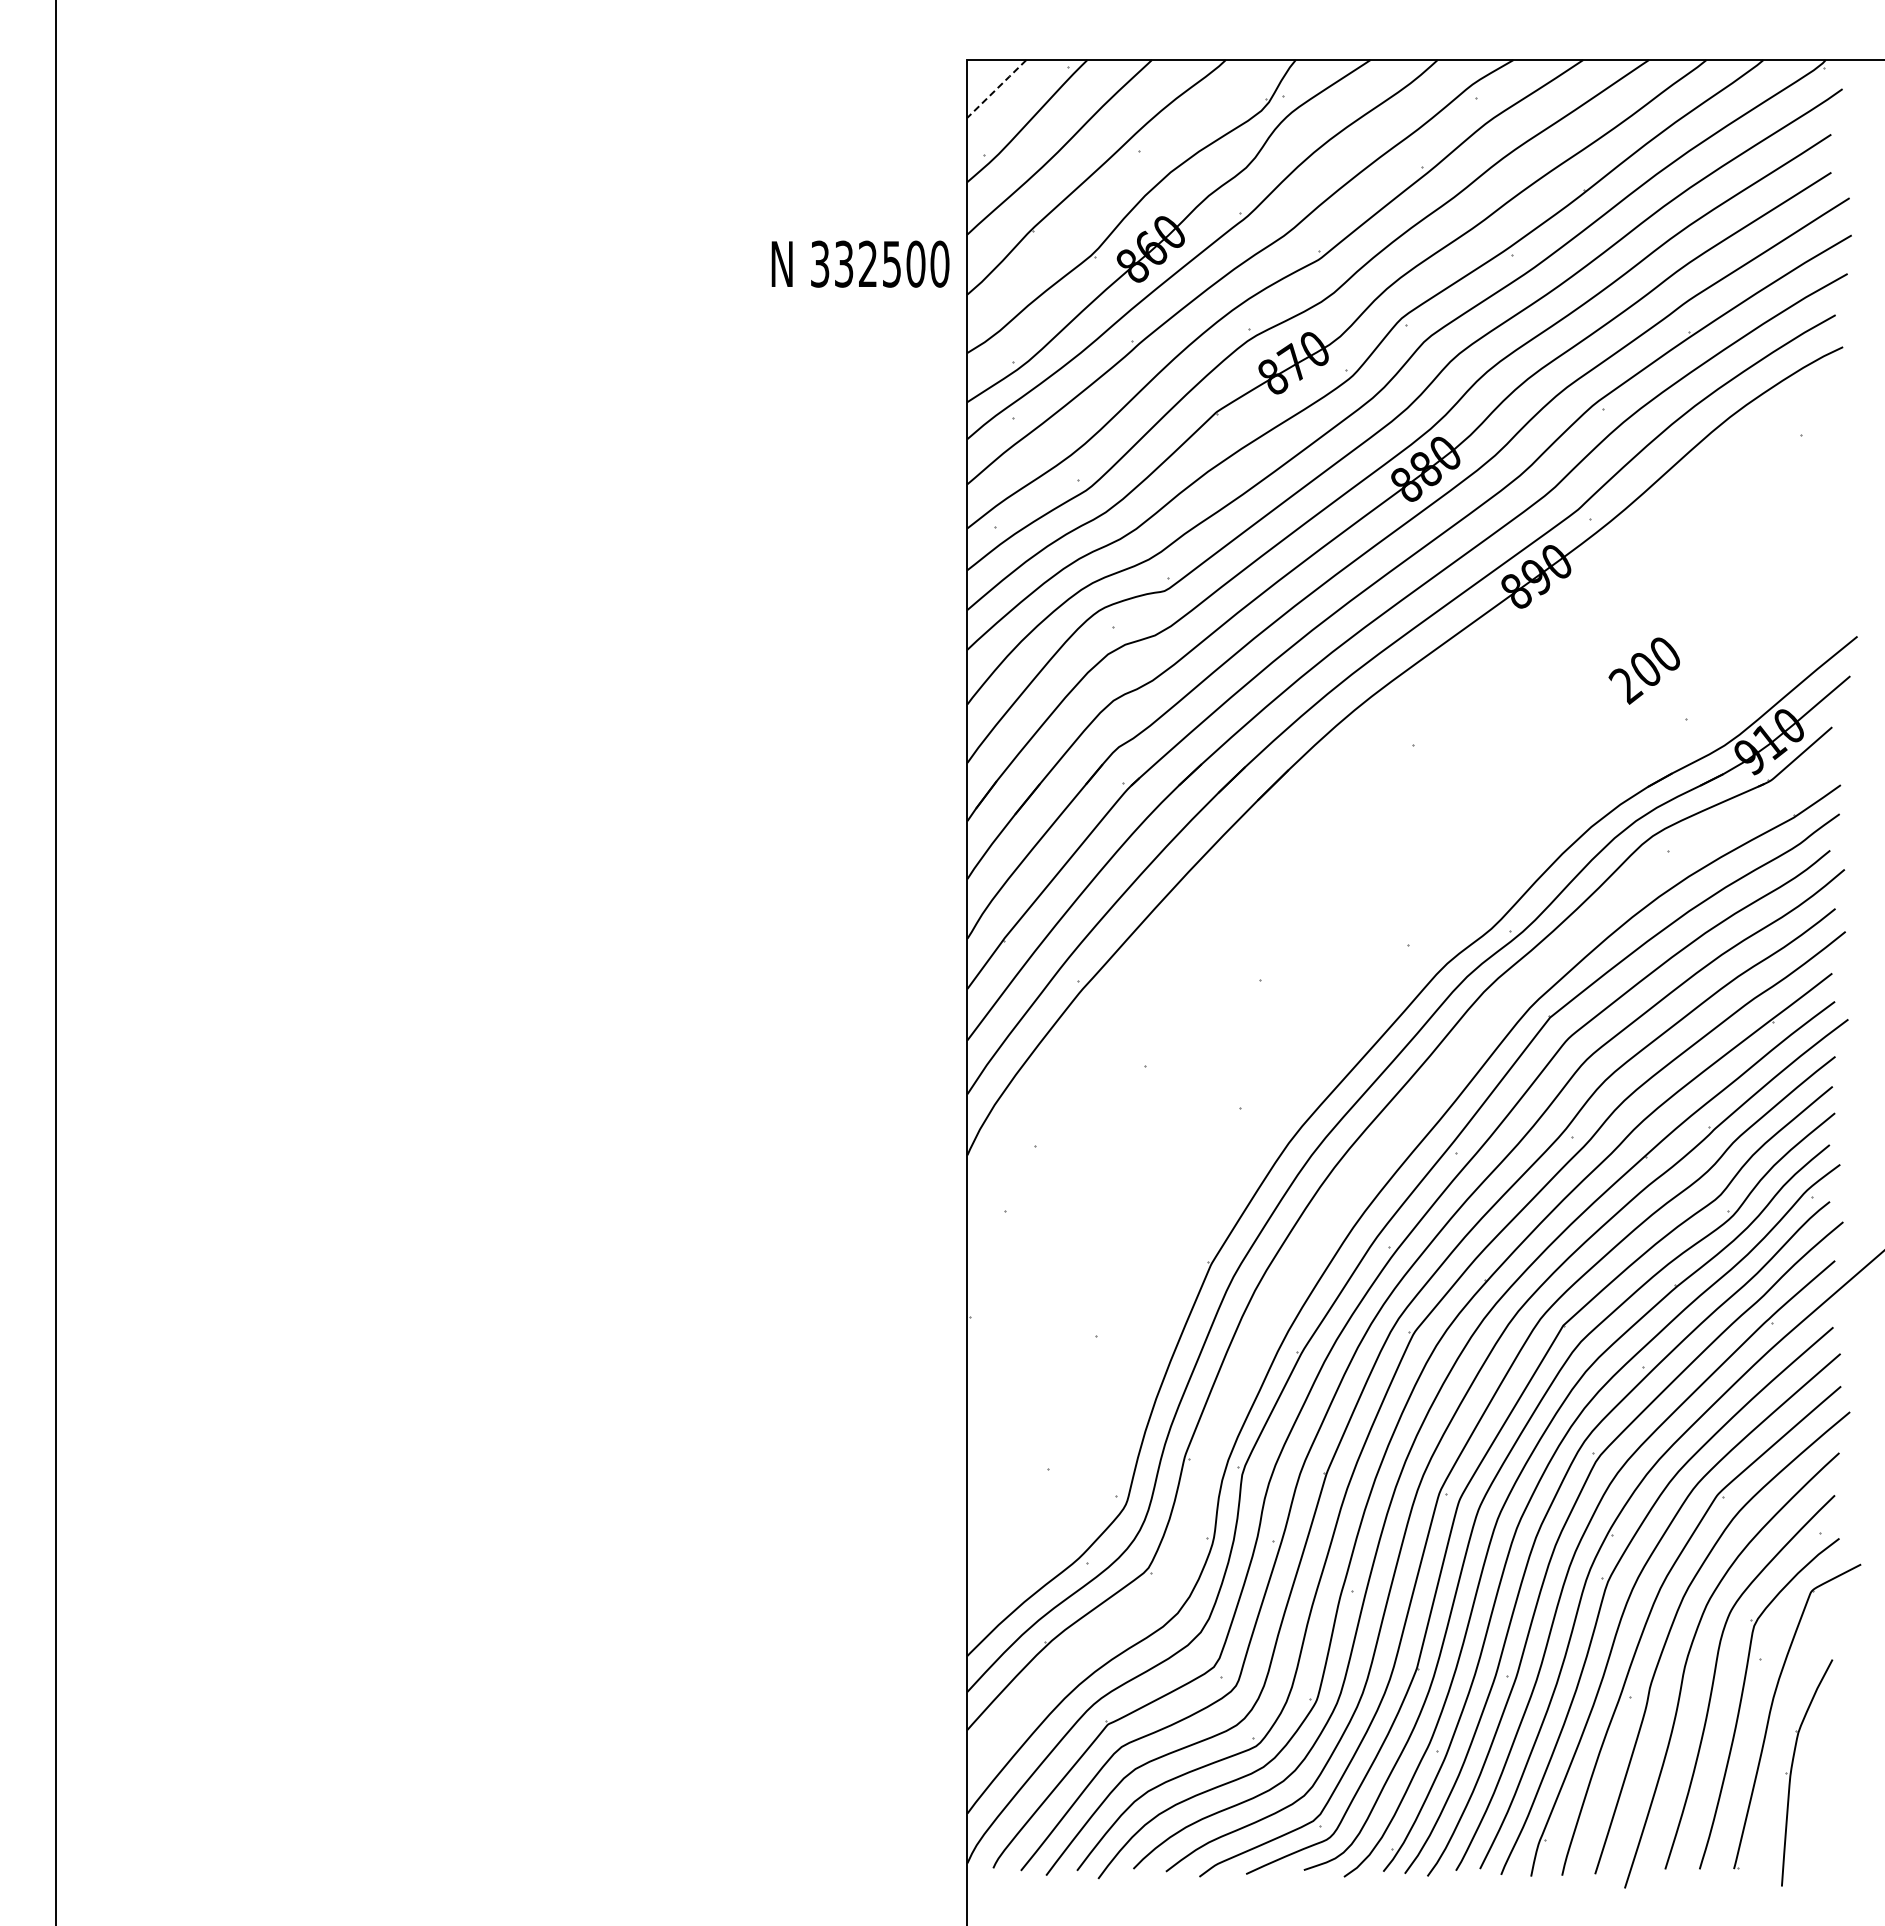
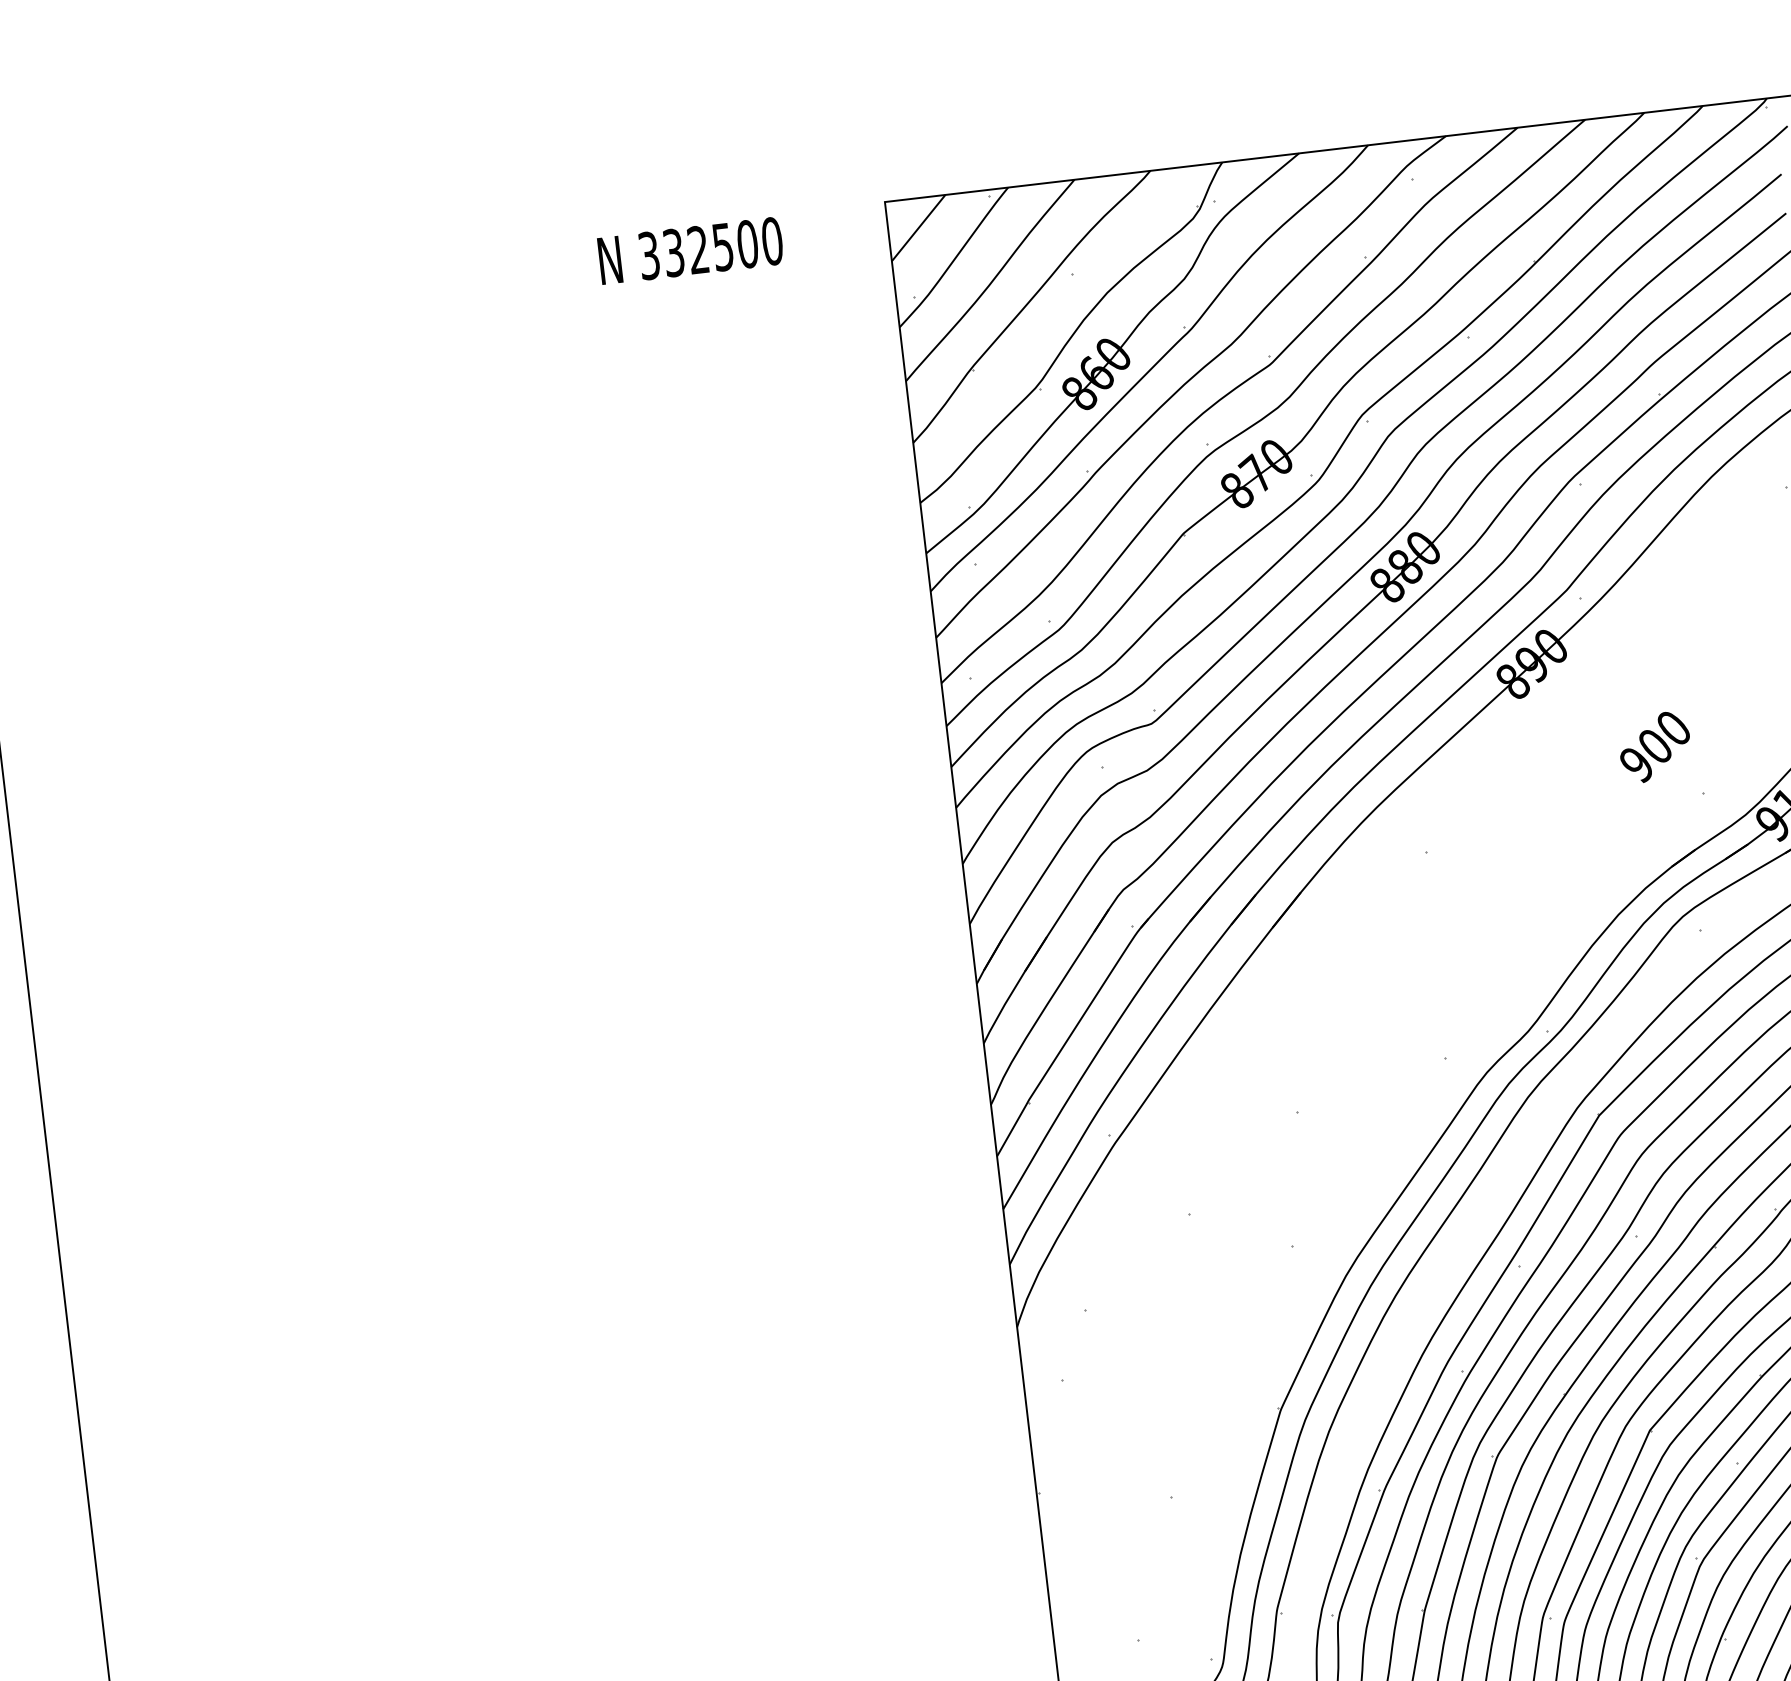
line: (997, 88) -> (919, 227), dashed -> solid
text: (860, 263) -> (690, 250), moved
text: (1625, 686) -> (1636, 766), 200 -> 900

